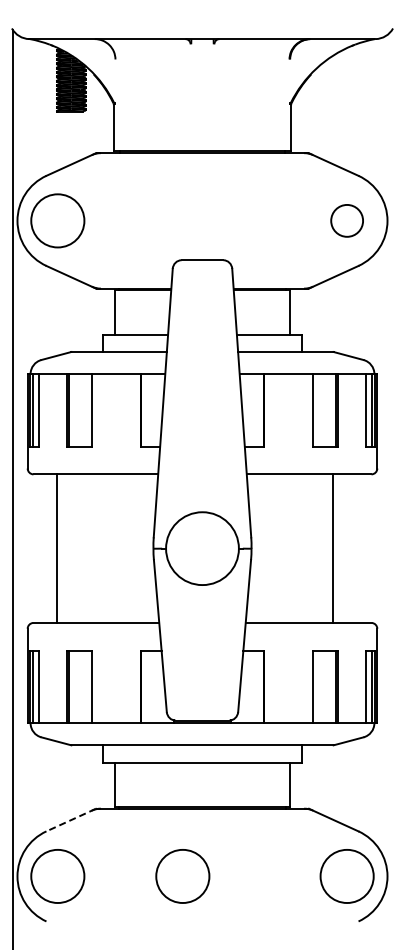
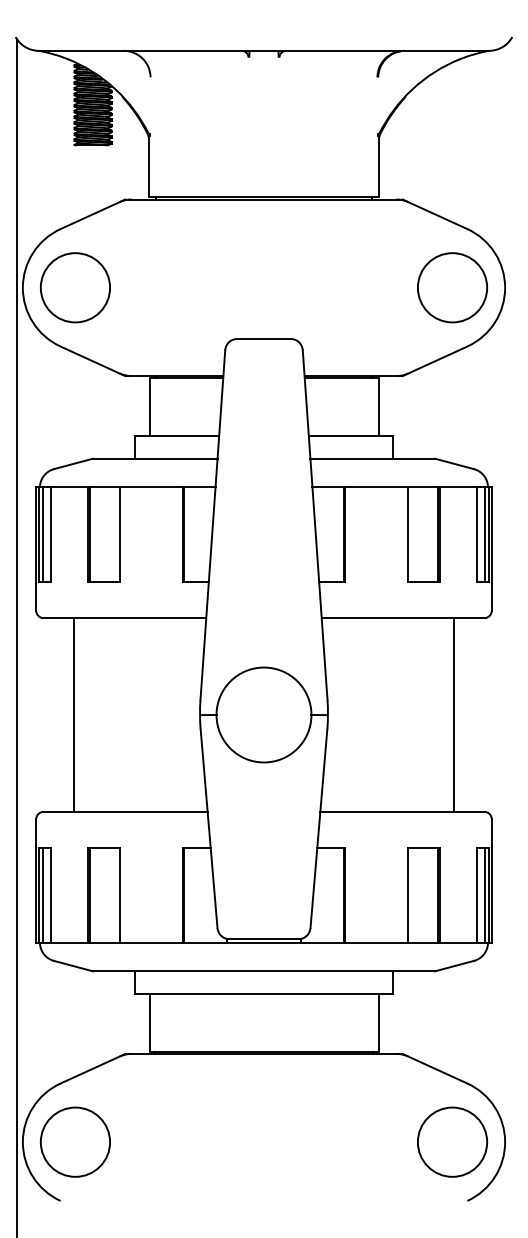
circle: (346, 220) -> (451, 287), size x1.67
line: (333, 548) -> (454, 714), moved
line: (70, 820) -> (91, 1069), dashed -> solid
circle: (182, 876) -> (237, 1142), removed

